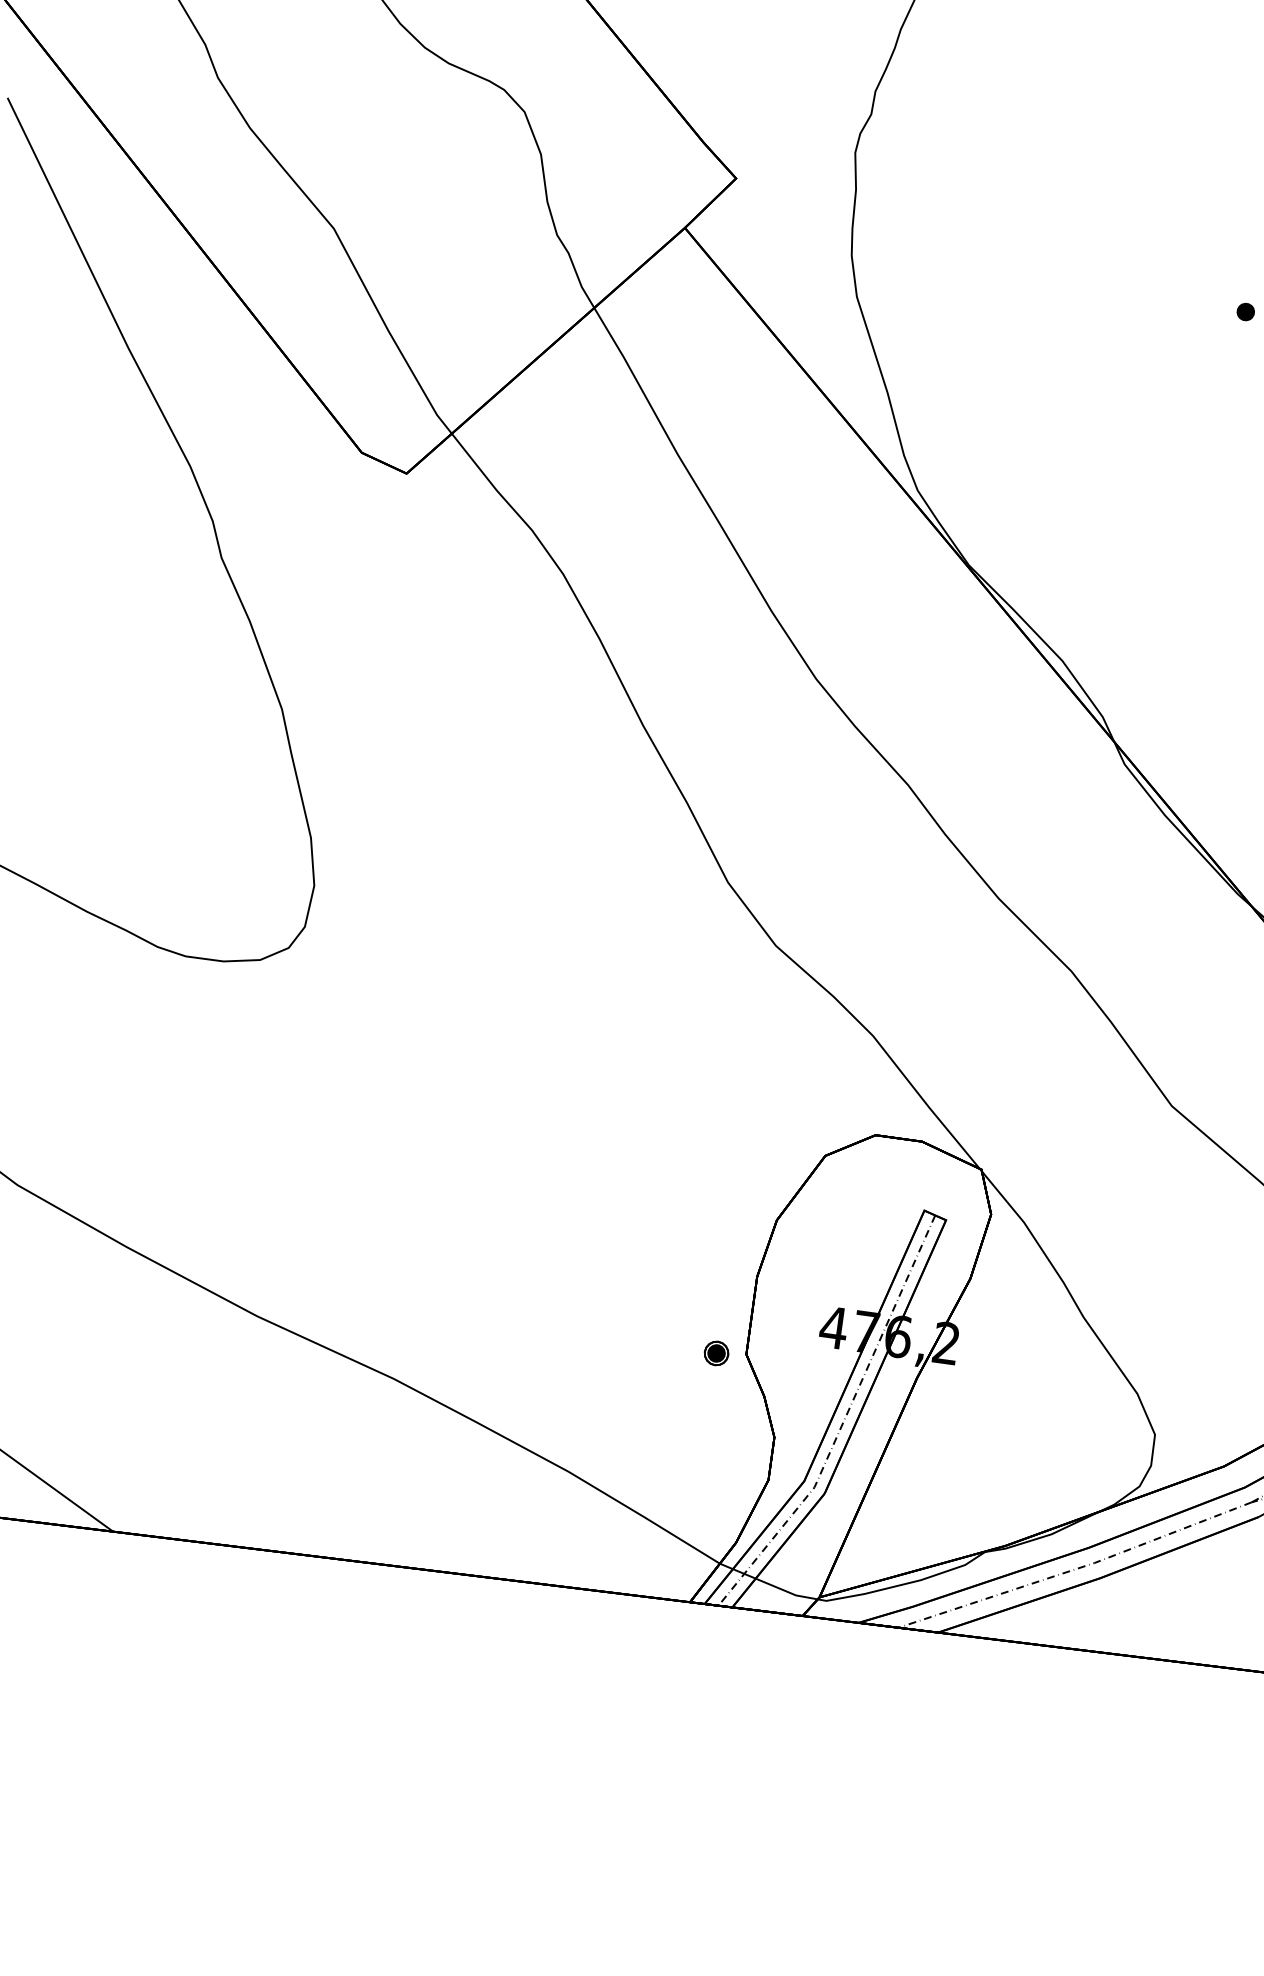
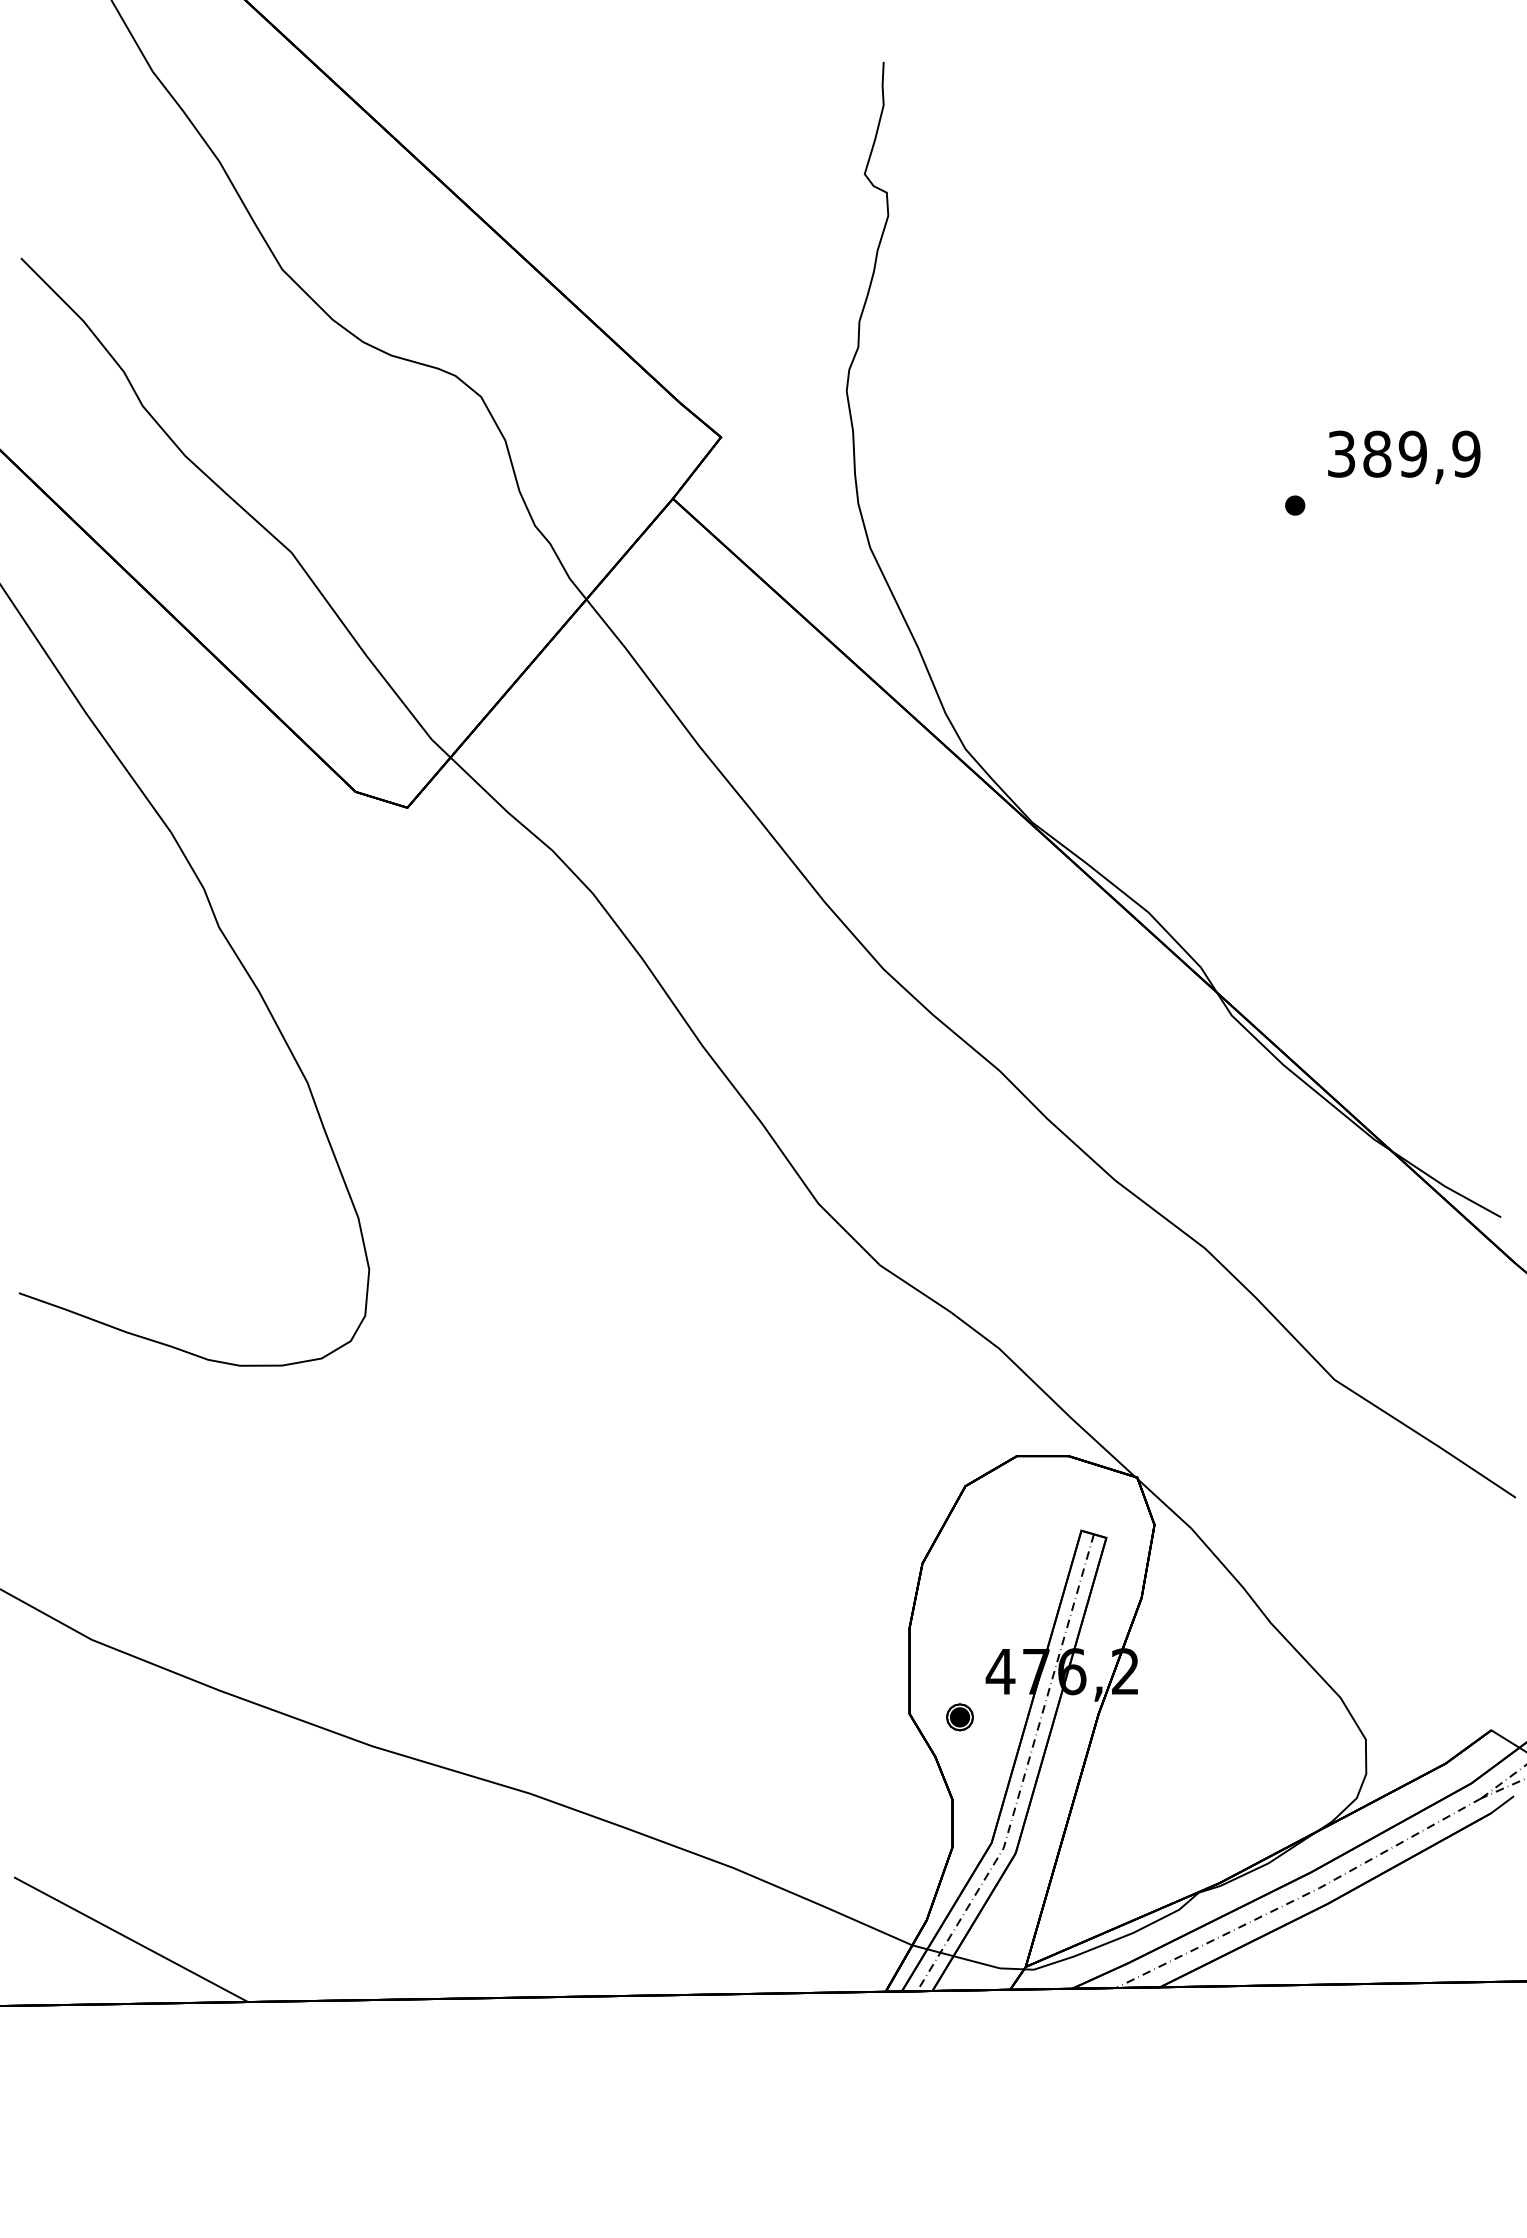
part: (716, 1353) -> (959, 1717), moved

